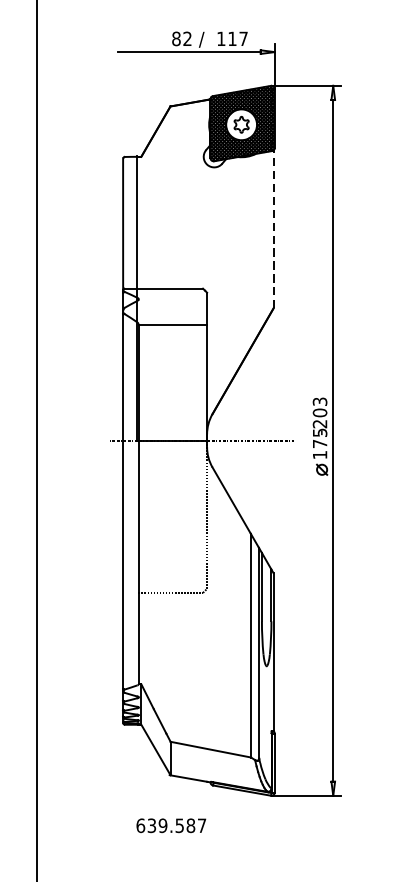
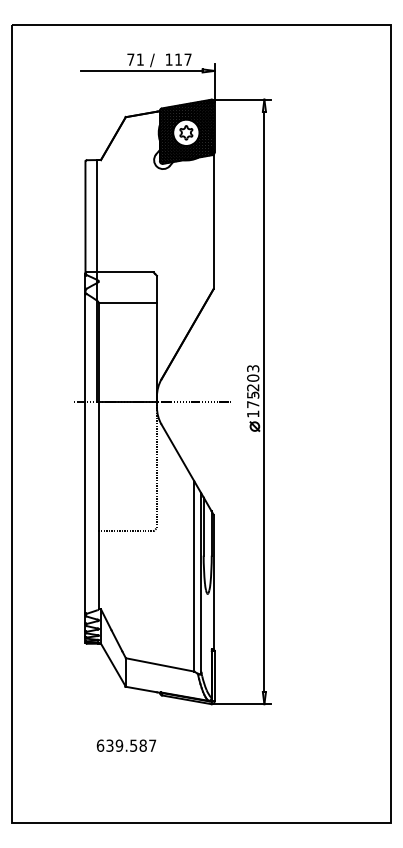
text: (181, 38) -> (135, 59), 82 -> 71
line: (273, 228) -> (213, 221), dashed -> solid
text: (171, 825) -> (126, 745), moved

